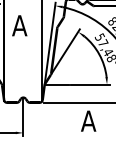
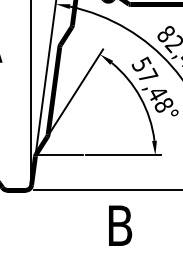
text: (88, 120) -> (119, 224), A -> B

